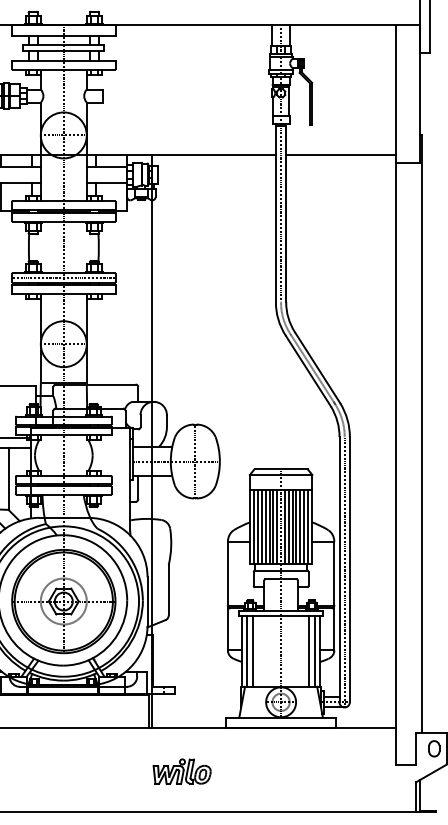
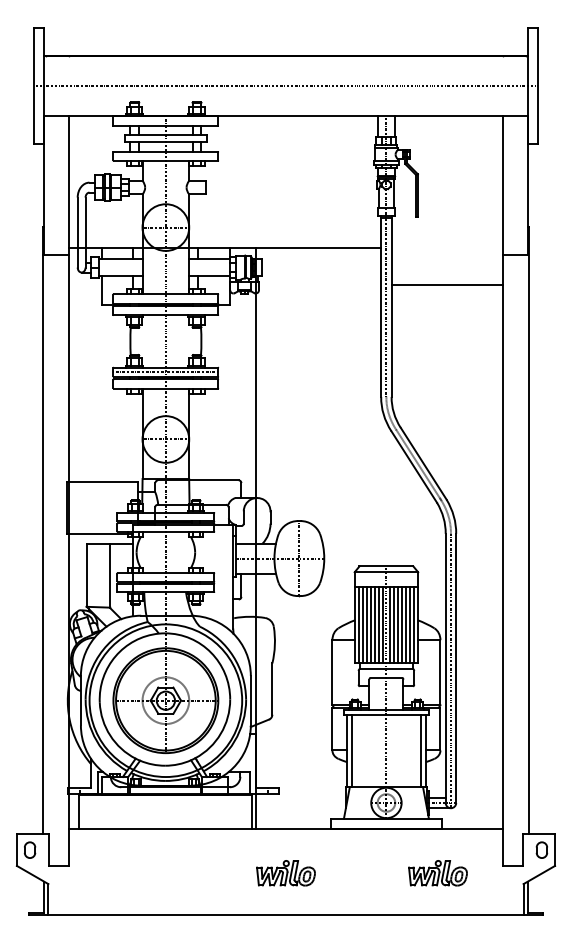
line: (340, 155) -> (446, 284), moved
line: (253, 651) -> (358, 751), removed
line: (308, 651) -> (414, 751), removed
part: (331, 771) -> (437, 873), added

